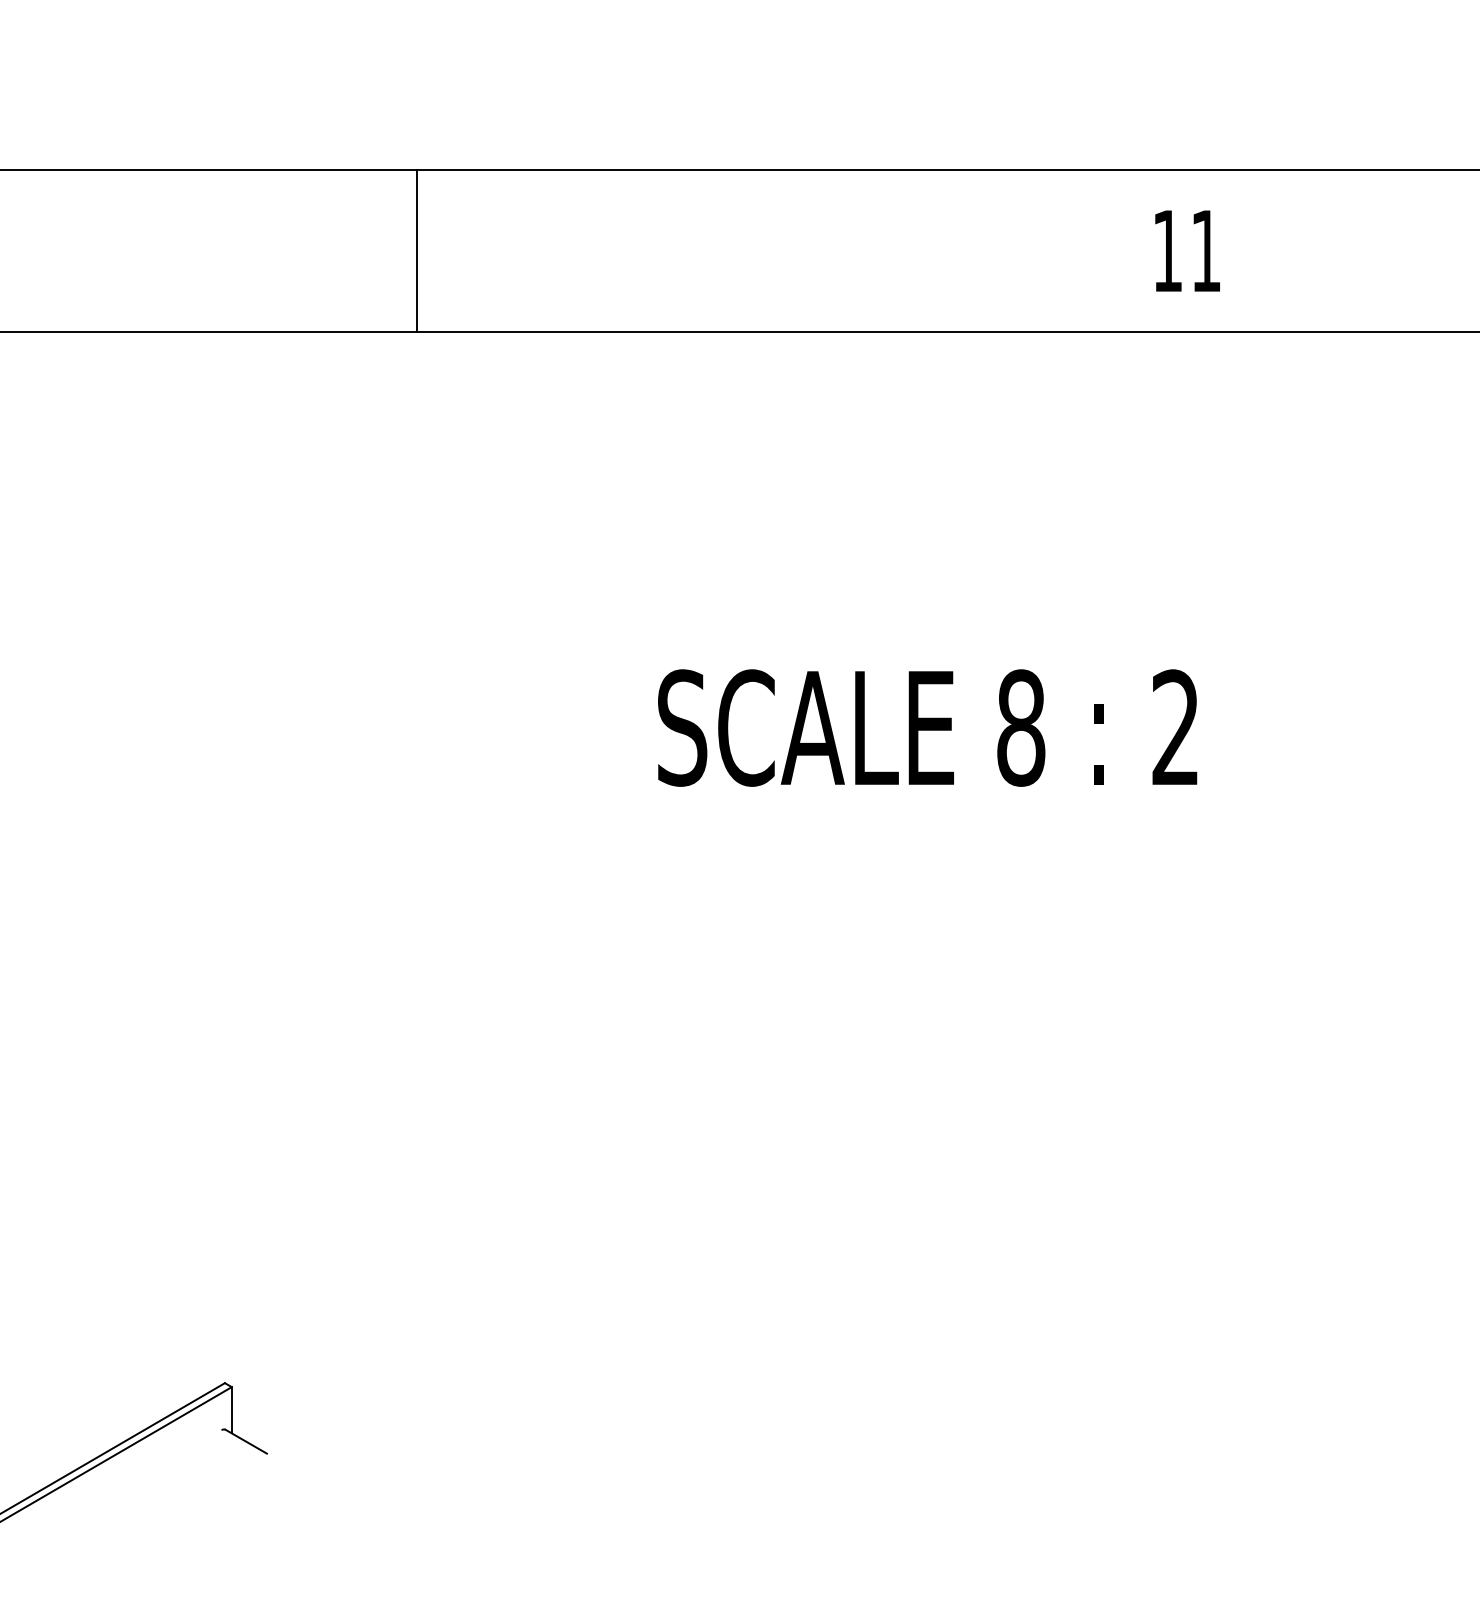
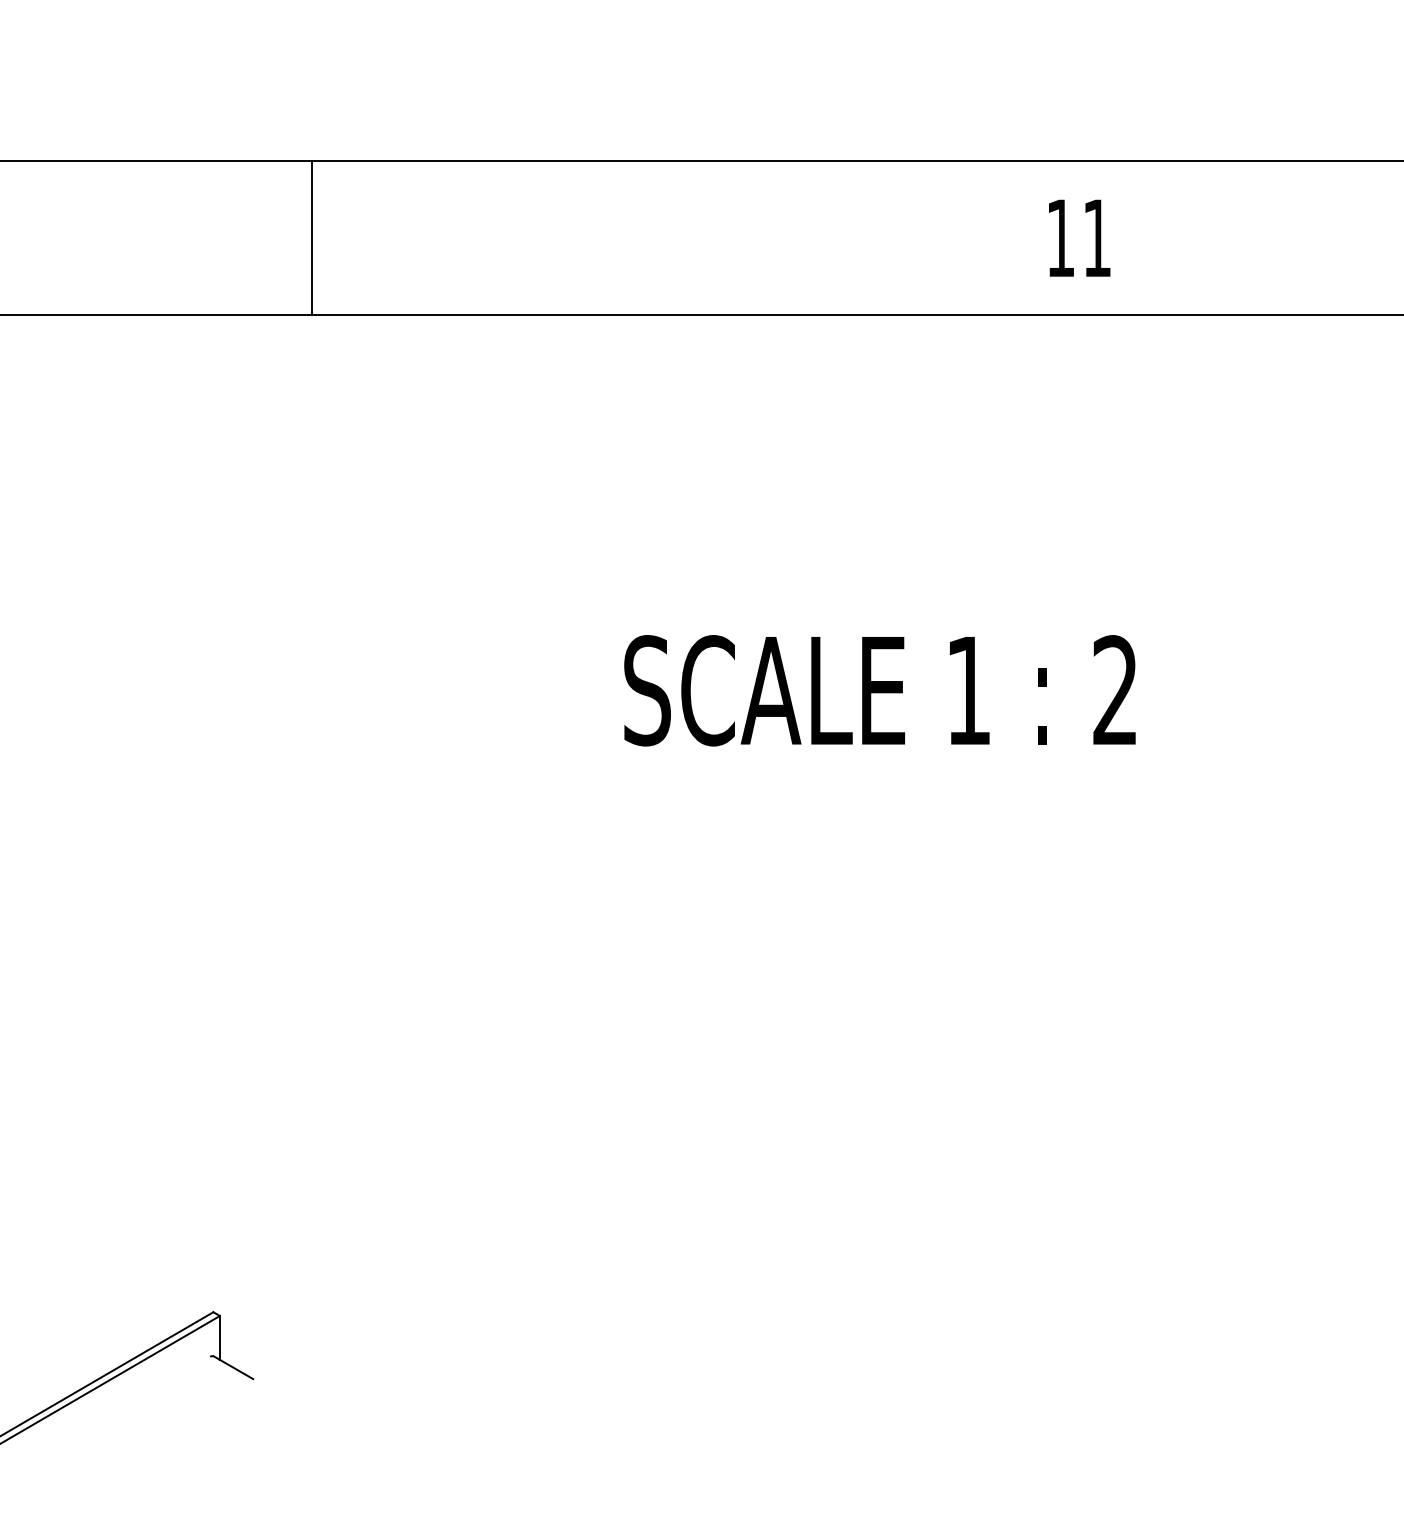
line: (416, 250) -> (311, 237), moved
text: (1187, 250) -> (1079, 237), moved
text: (1020, 727) -> (968, 690), 8 -> 1

